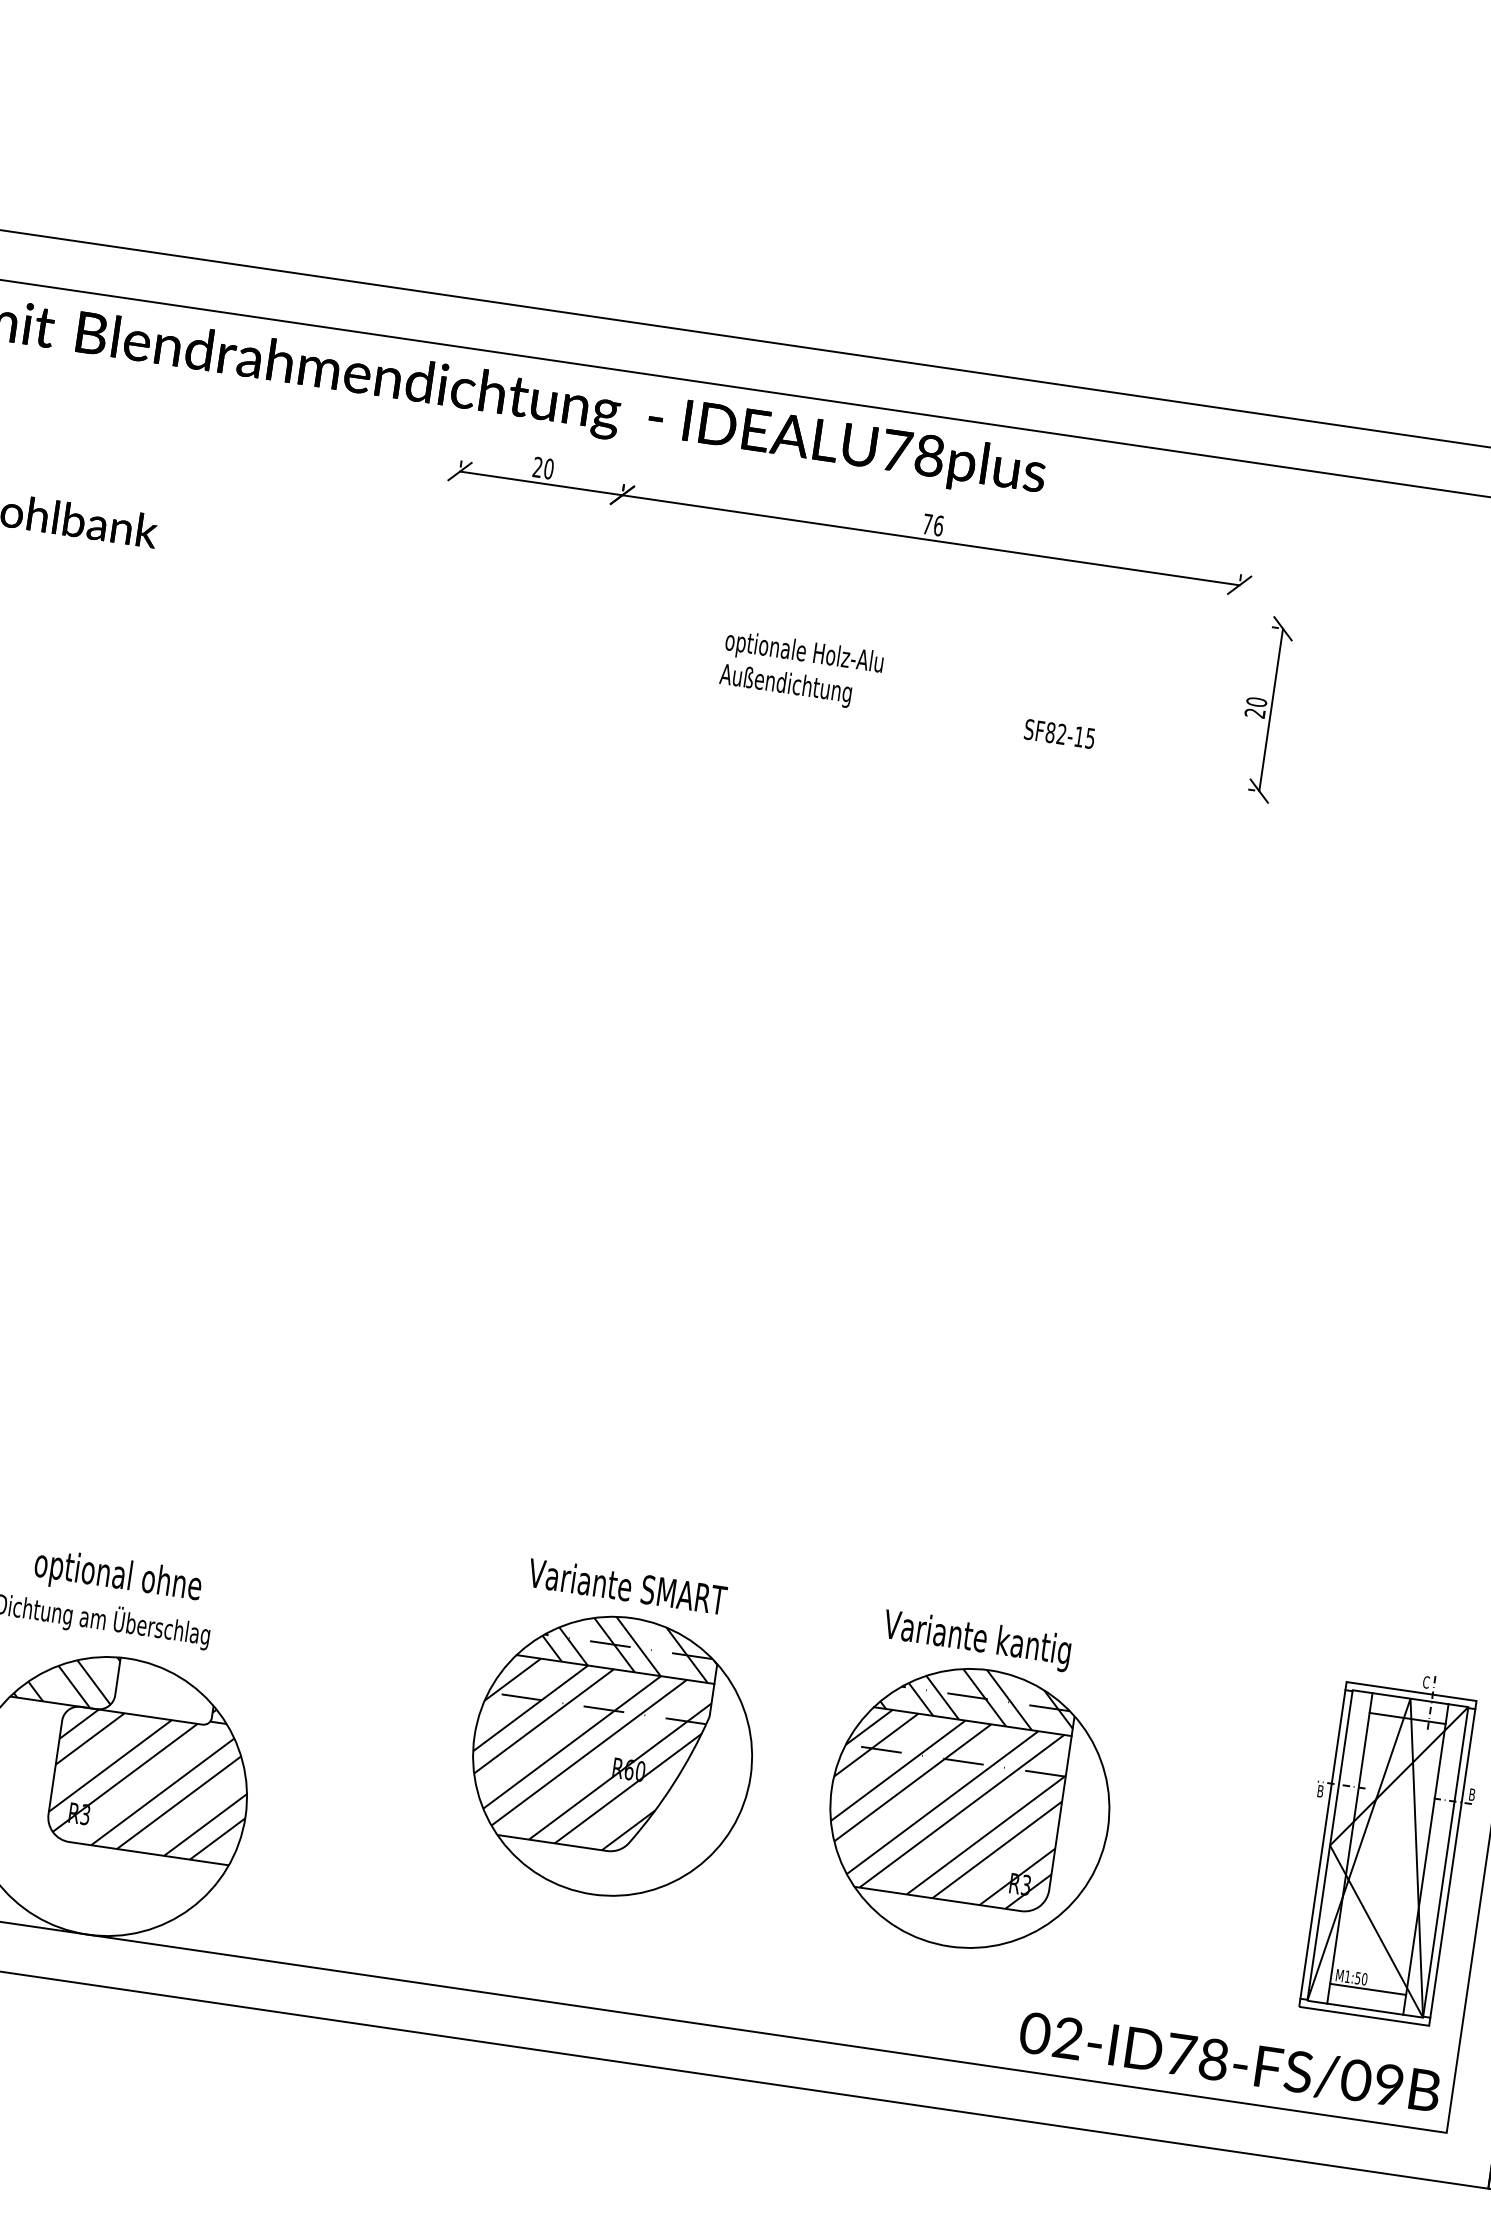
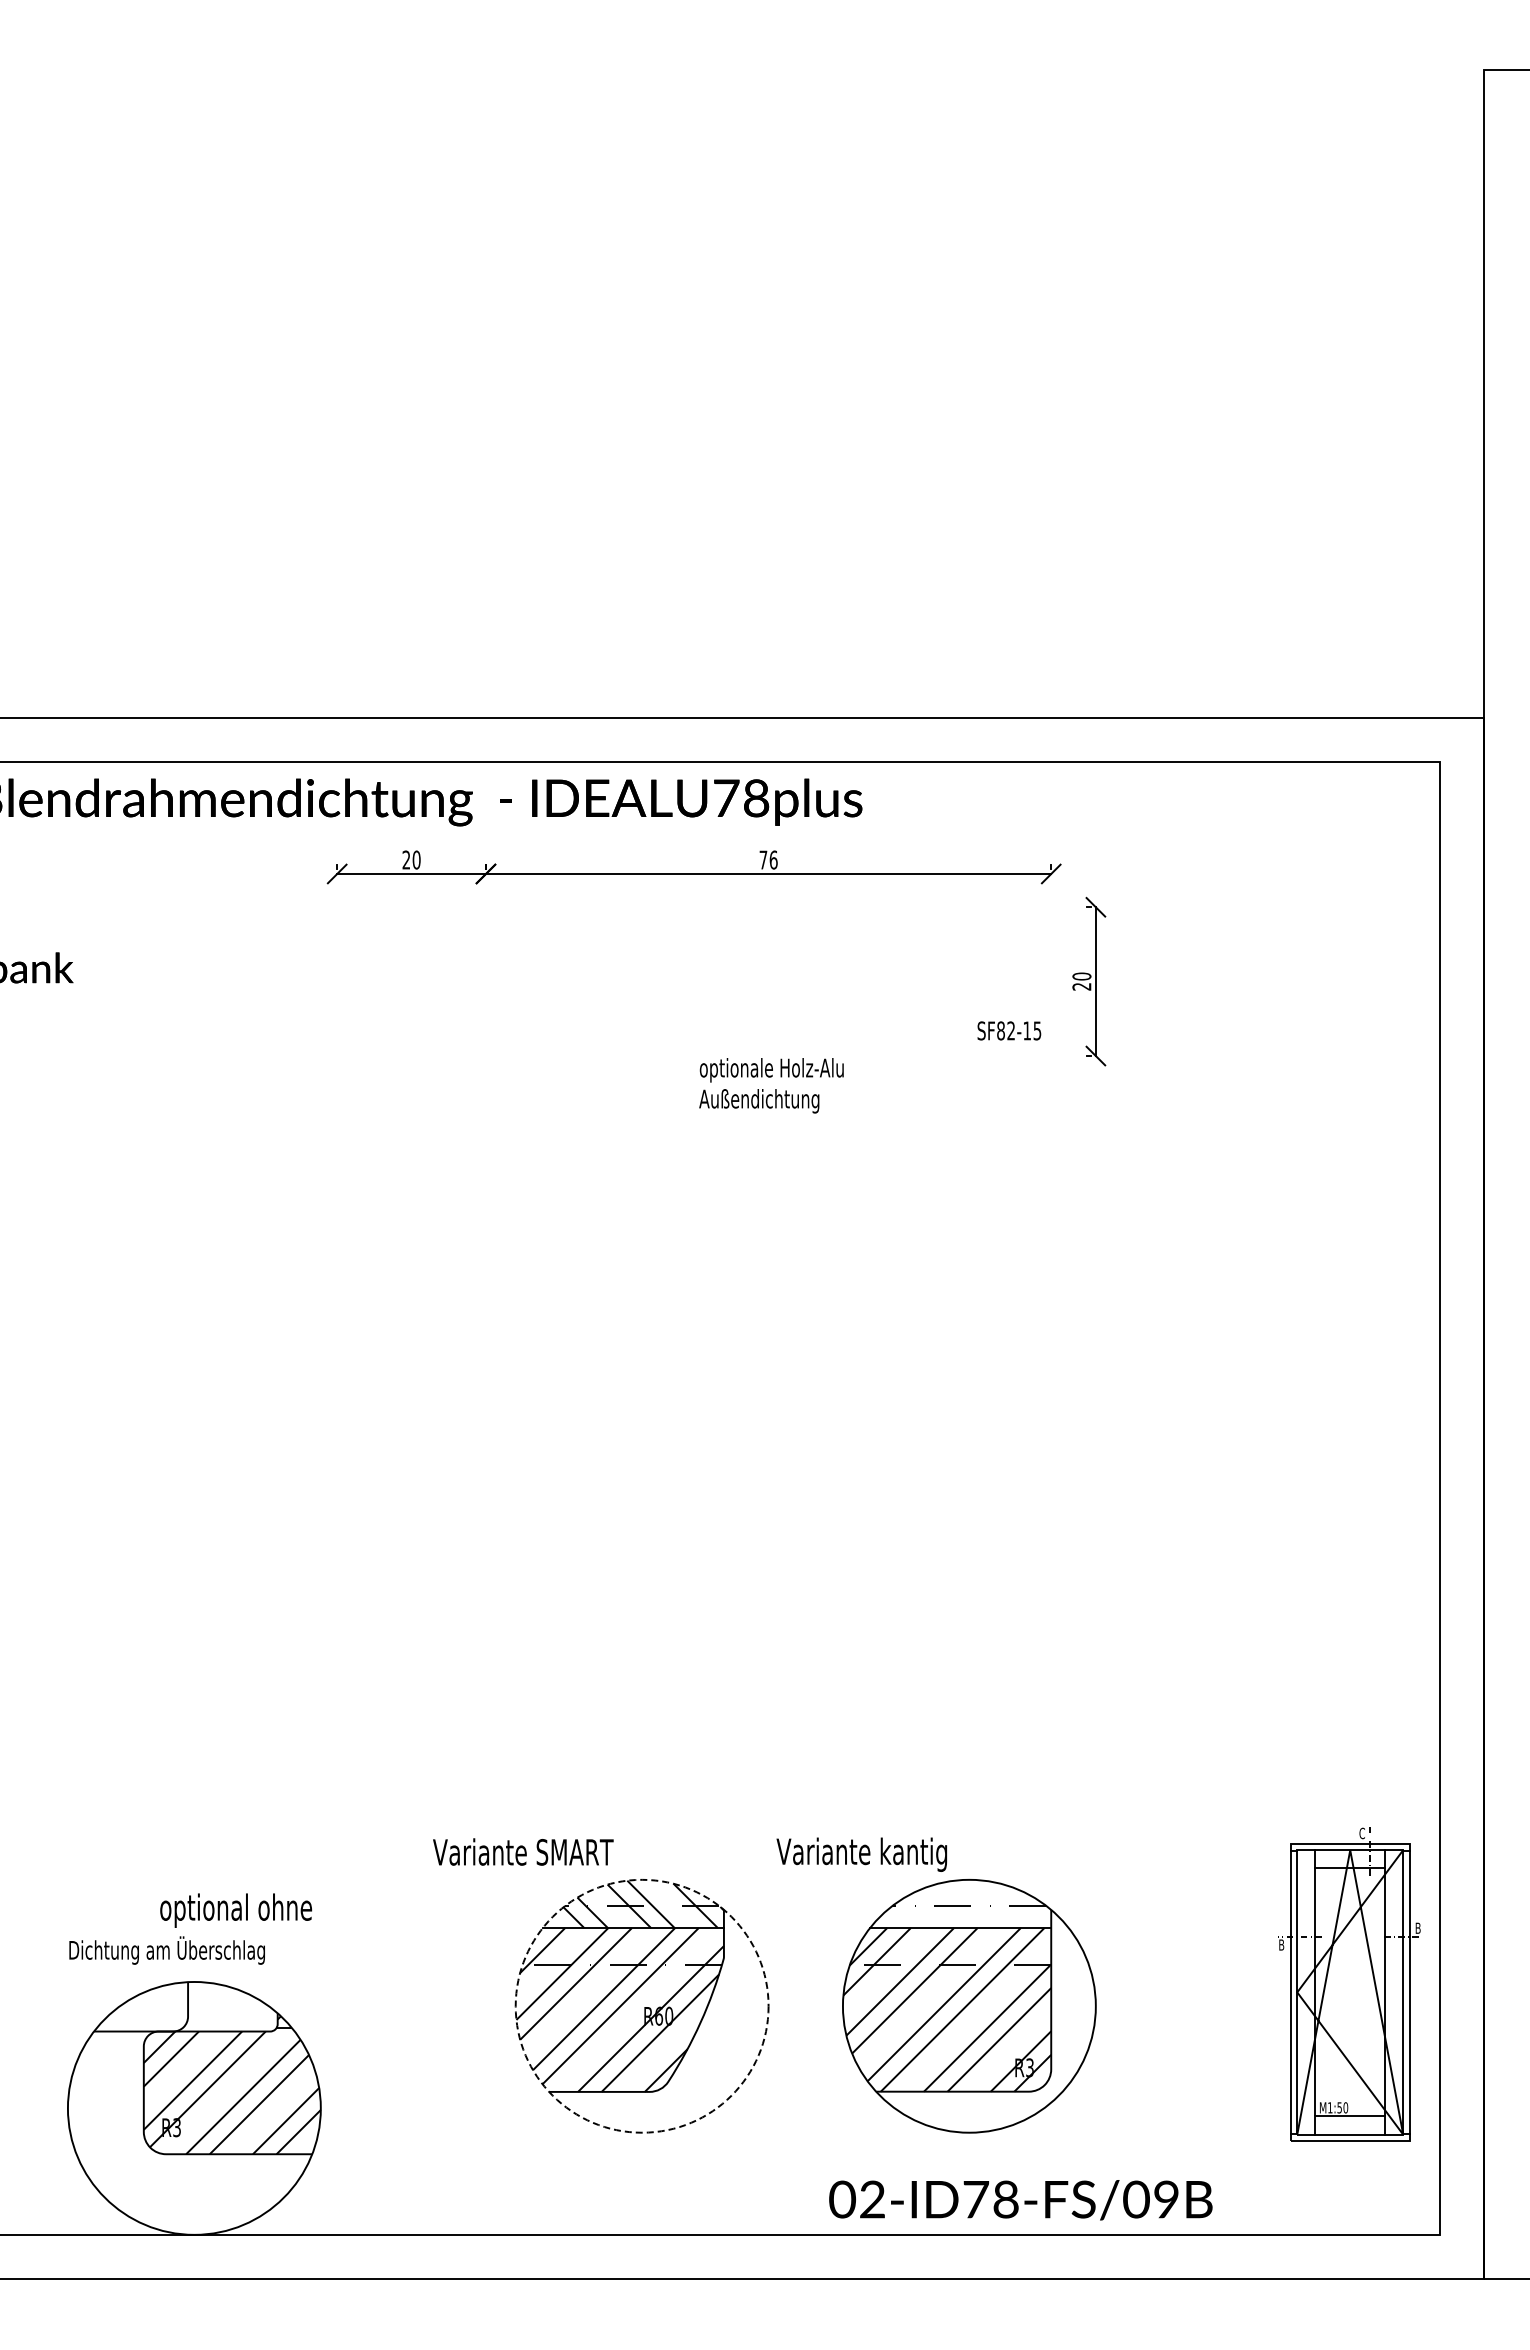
text: (801, 670) -> (771, 1085), moved
text: (1059, 733) -> (1009, 1030), moved
text: (118, 1577) -> (236, 1910), moved
text: (627, 1585) -> (523, 1851), moved
text: (976, 1640) -> (861, 1854), moved
hatch: (67, 1676) -> (142, 2006), removed
hatch: (979, 1695) -> (963, 1903), removed
circle: (612, 1755) -> (641, 2005), solid -> dashed
text: (1229, 2062) -> (1020, 2200), moved

